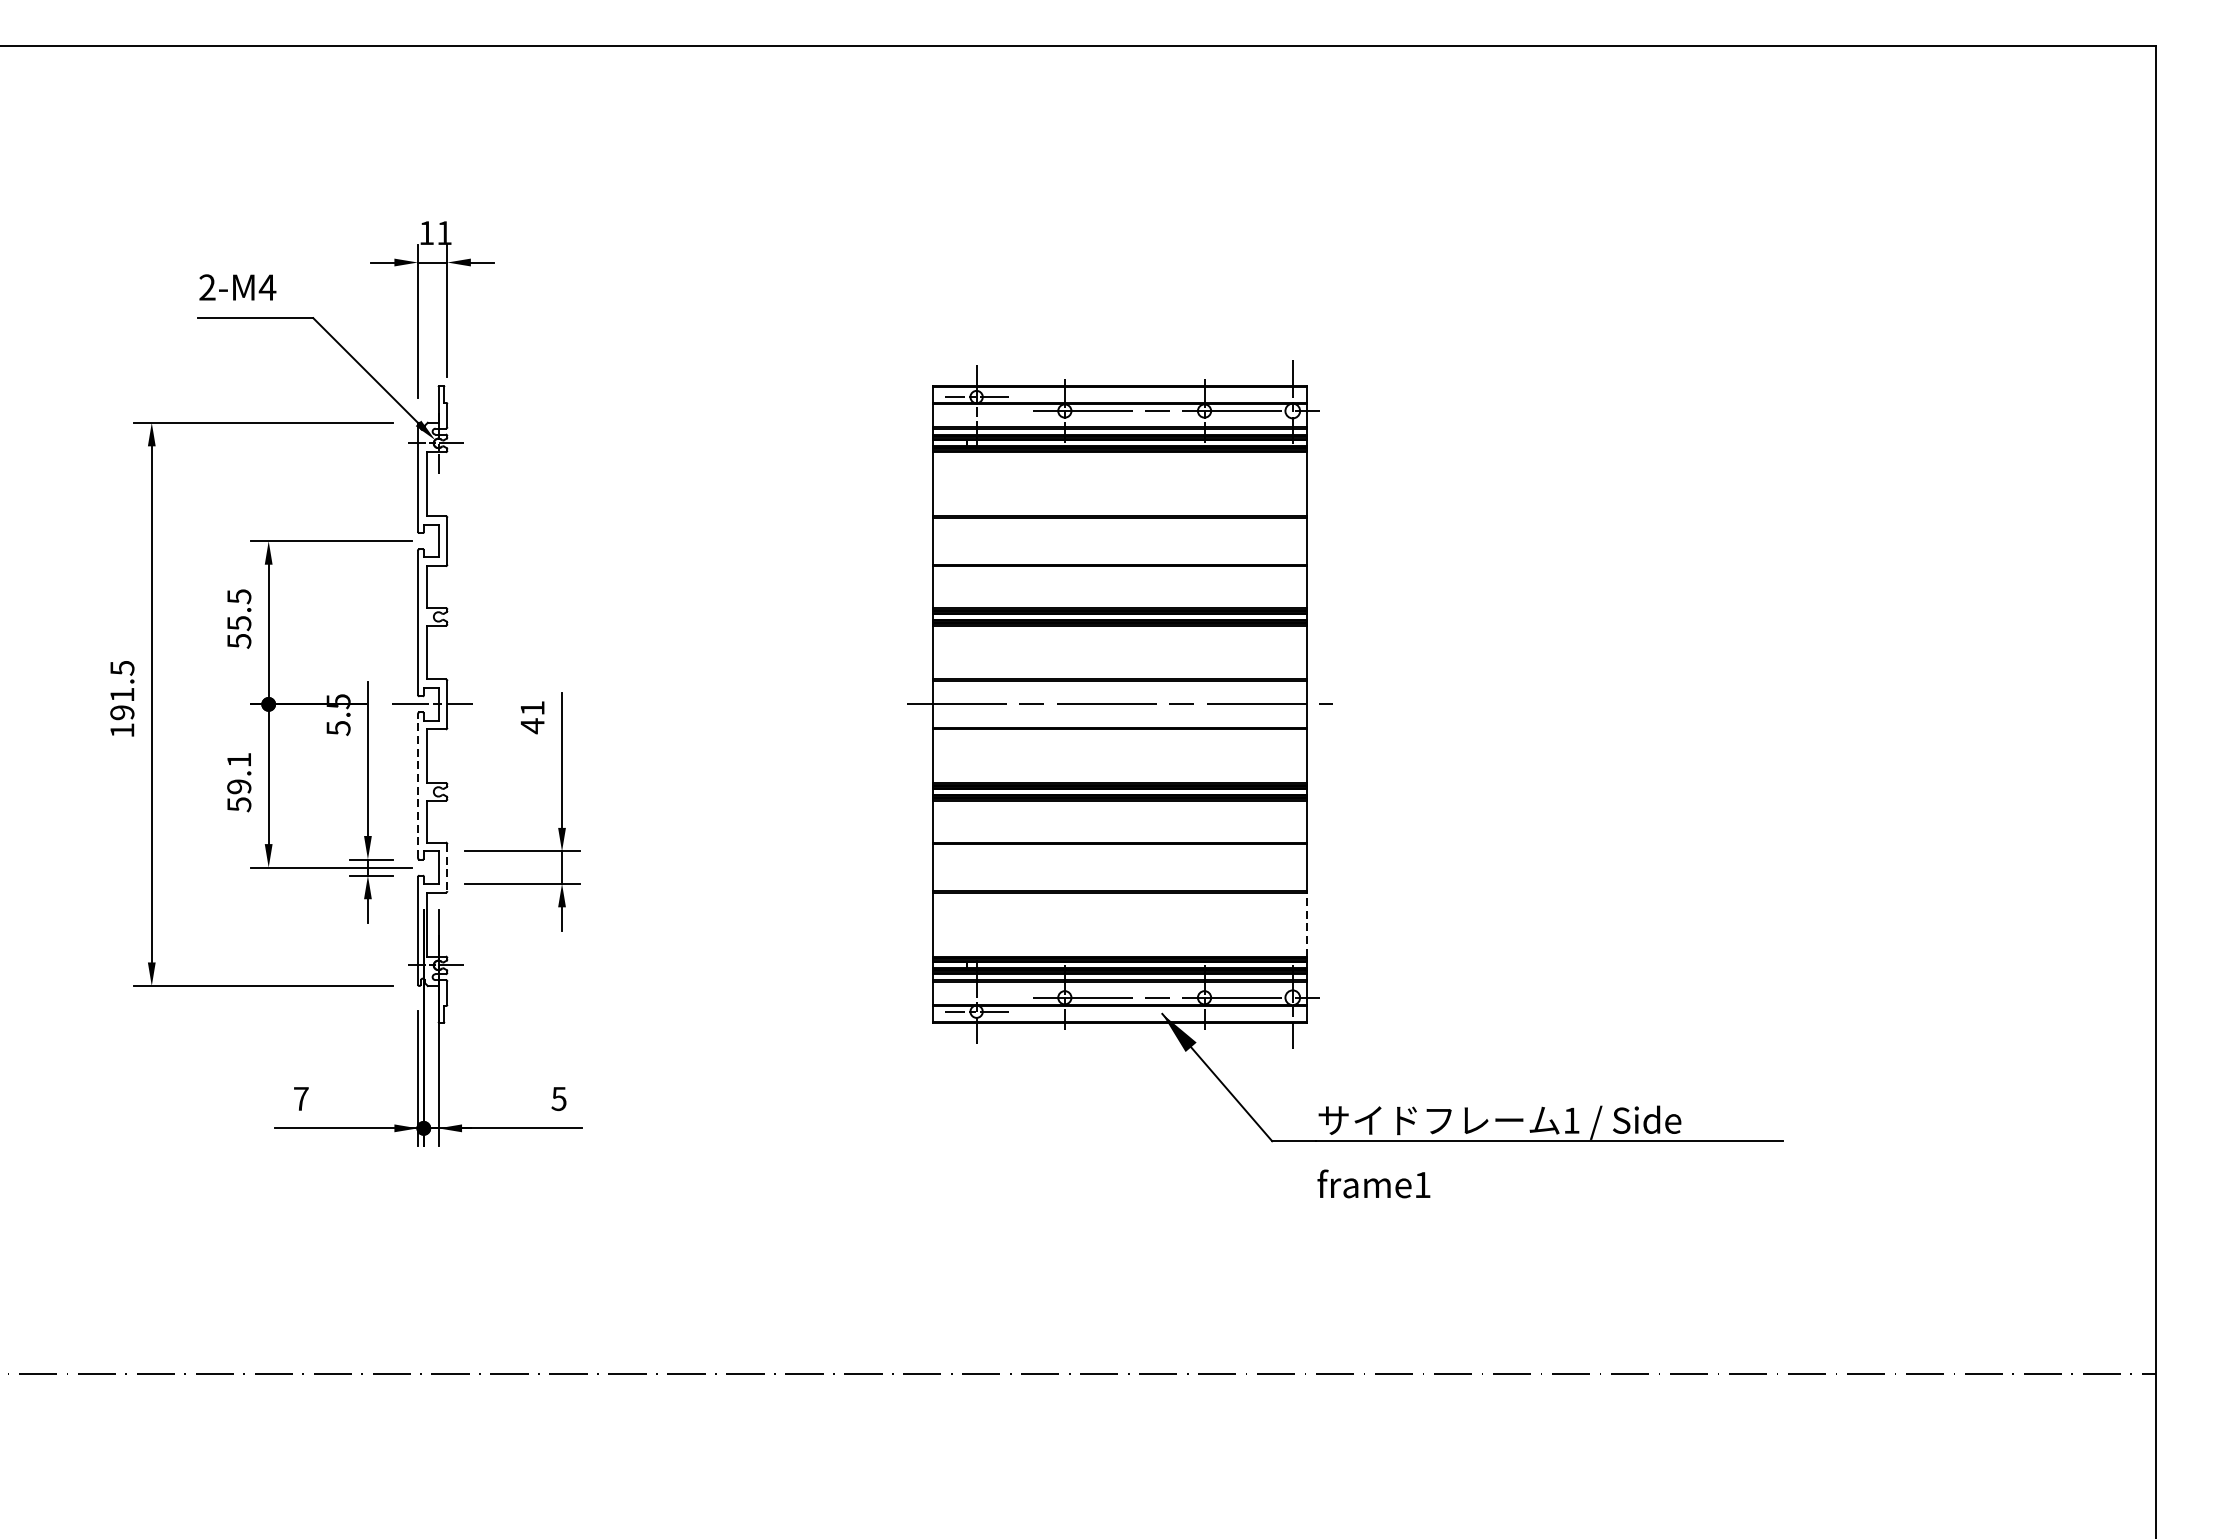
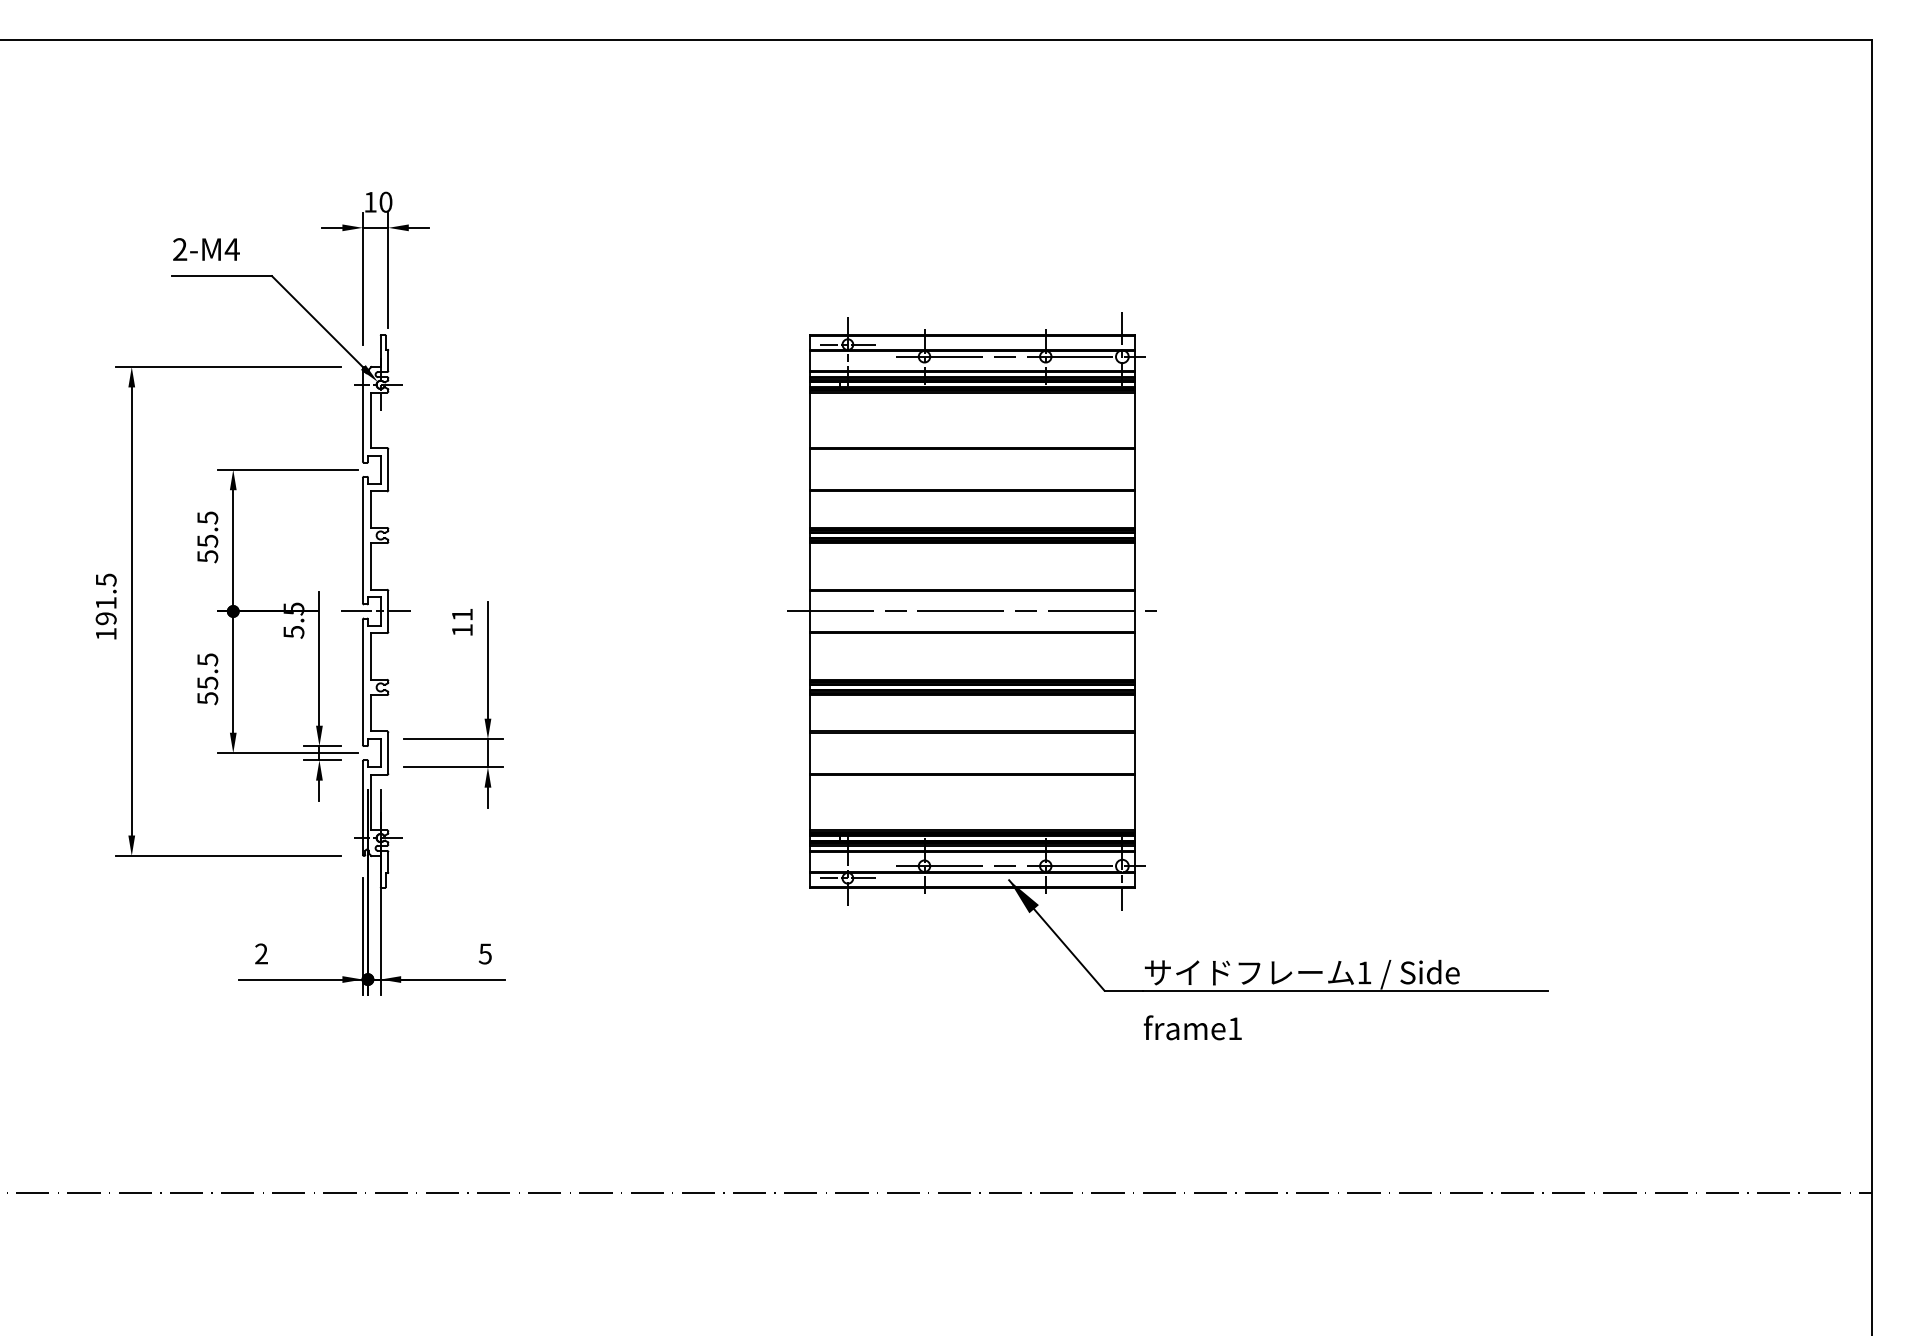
text: (444, 232) -> (385, 201), 11 -> 10
text: (532, 726) -> (462, 630), 41 -> 11
text: (239, 773) -> (207, 671), 59.1 -> 55.5
line: (417, 786) -> (362, 682), dashed -> solid
line: (447, 867) -> (388, 753), dashed -> solid
line: (1307, 924) -> (1135, 802), dashed -> solid
text: (301, 1098) -> (261, 953), 7 -> 2

